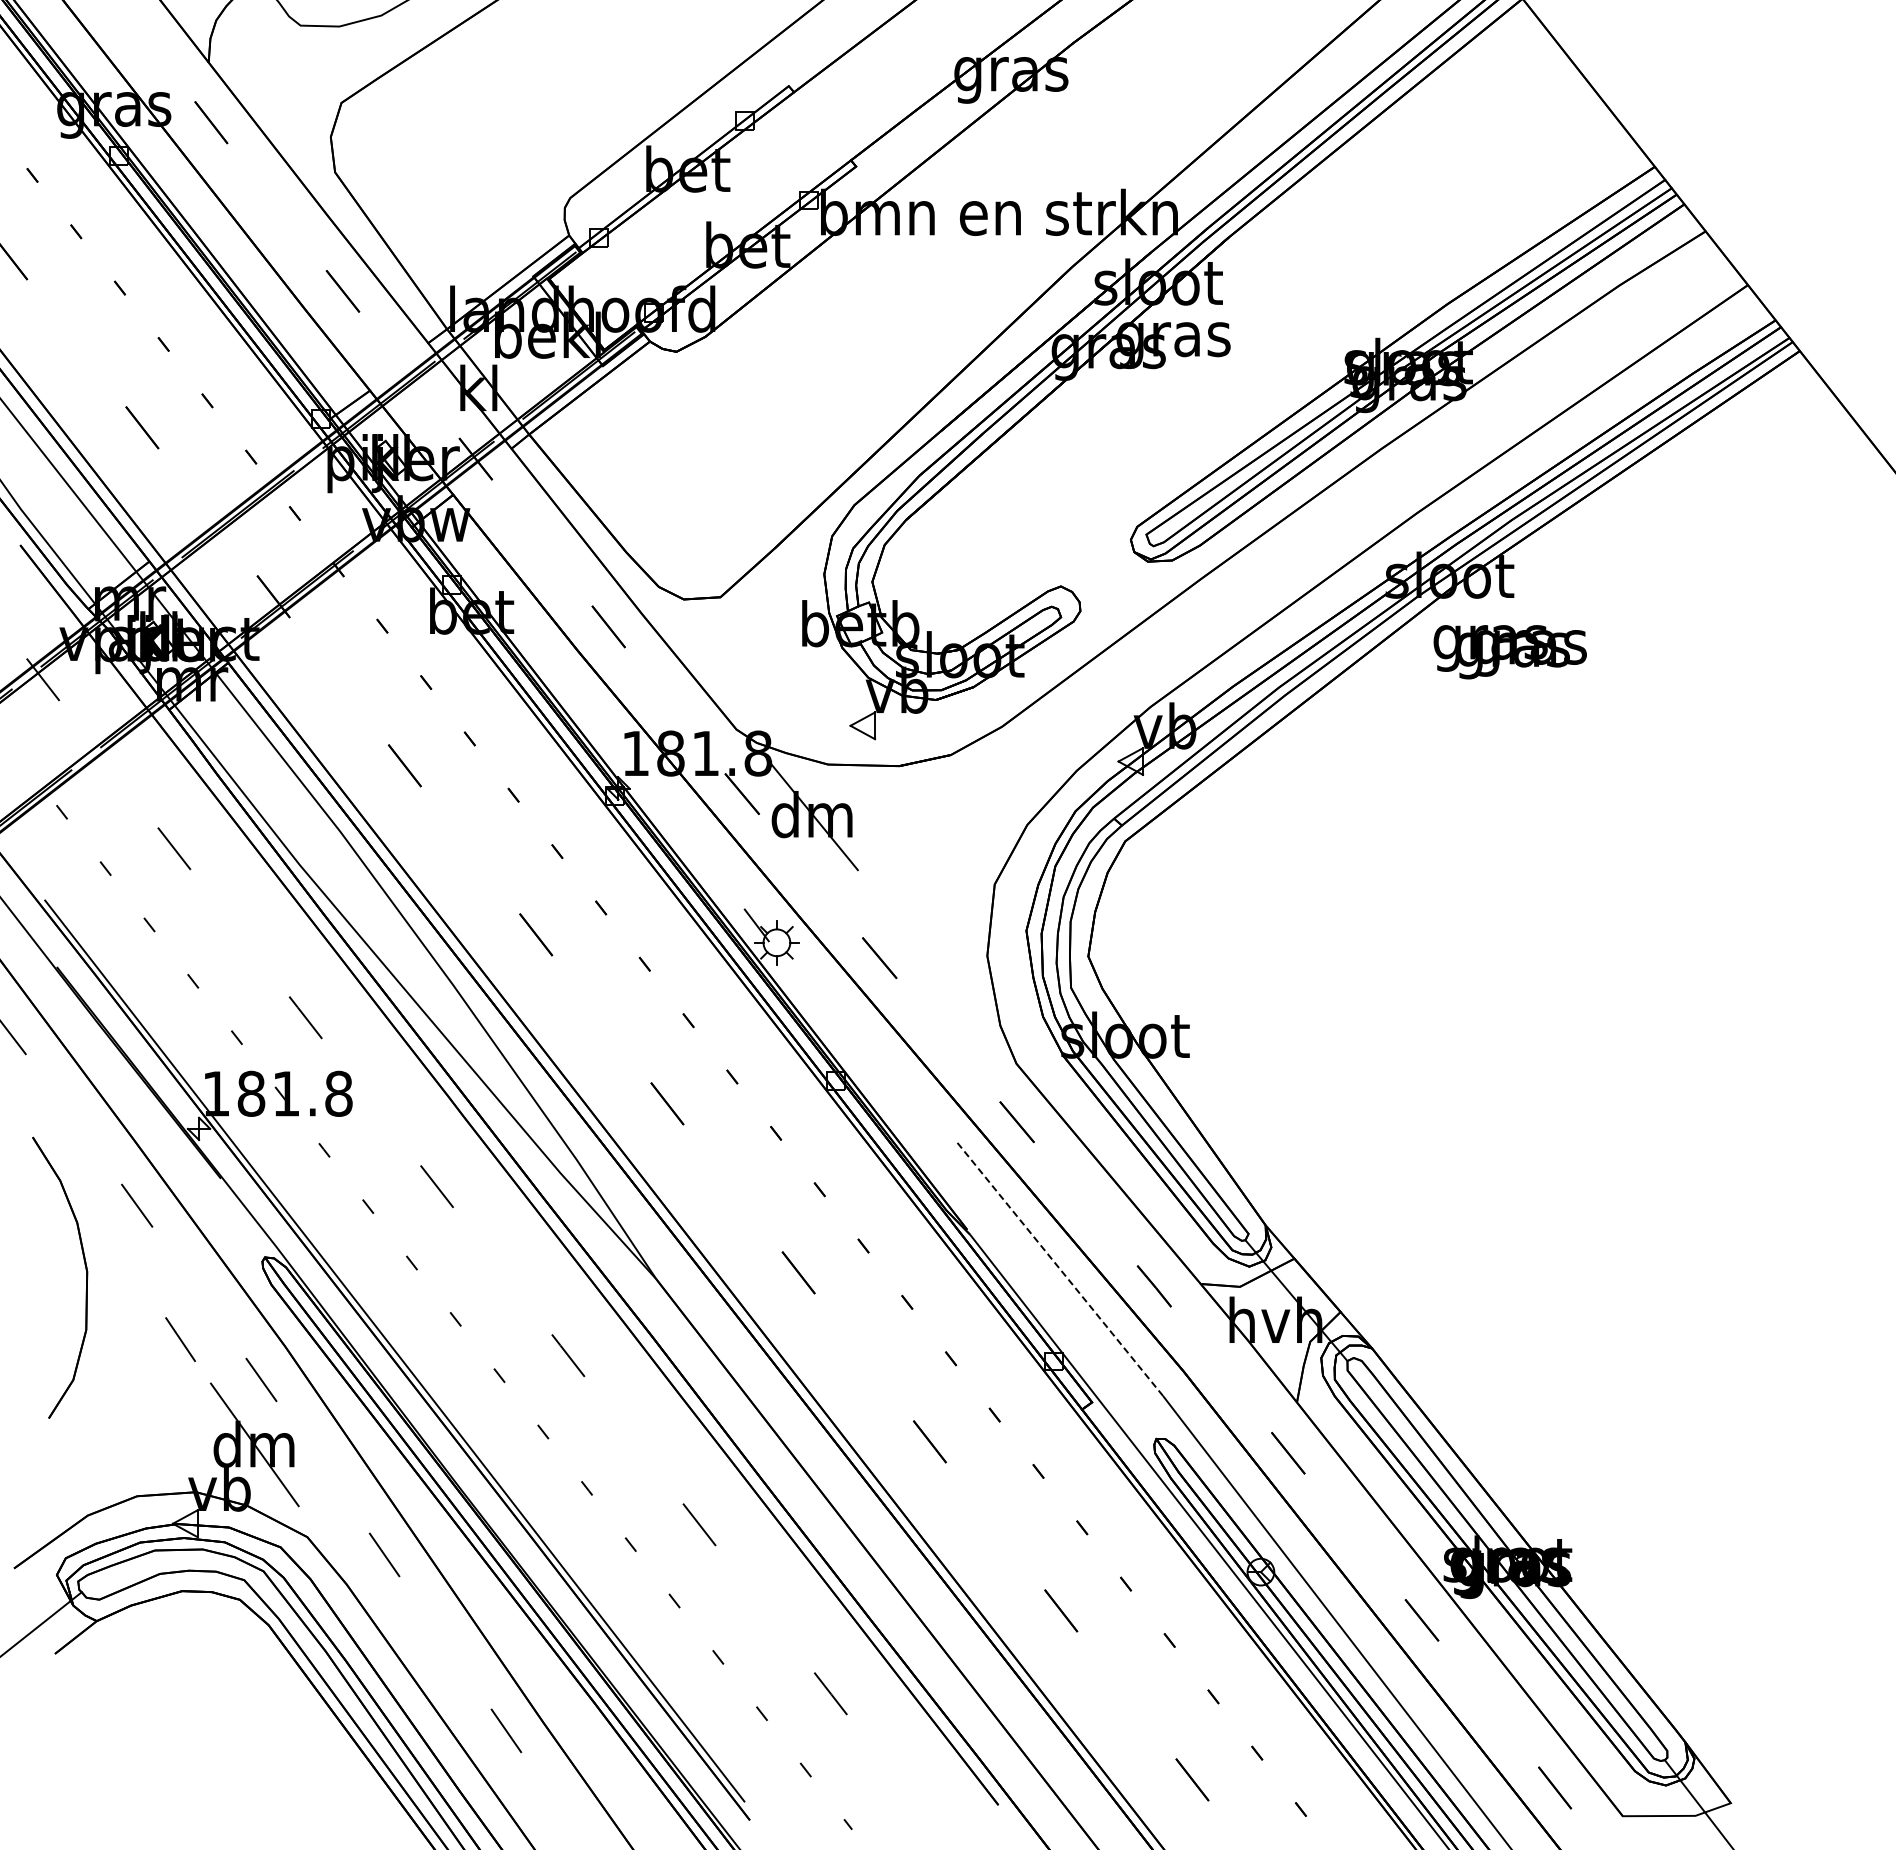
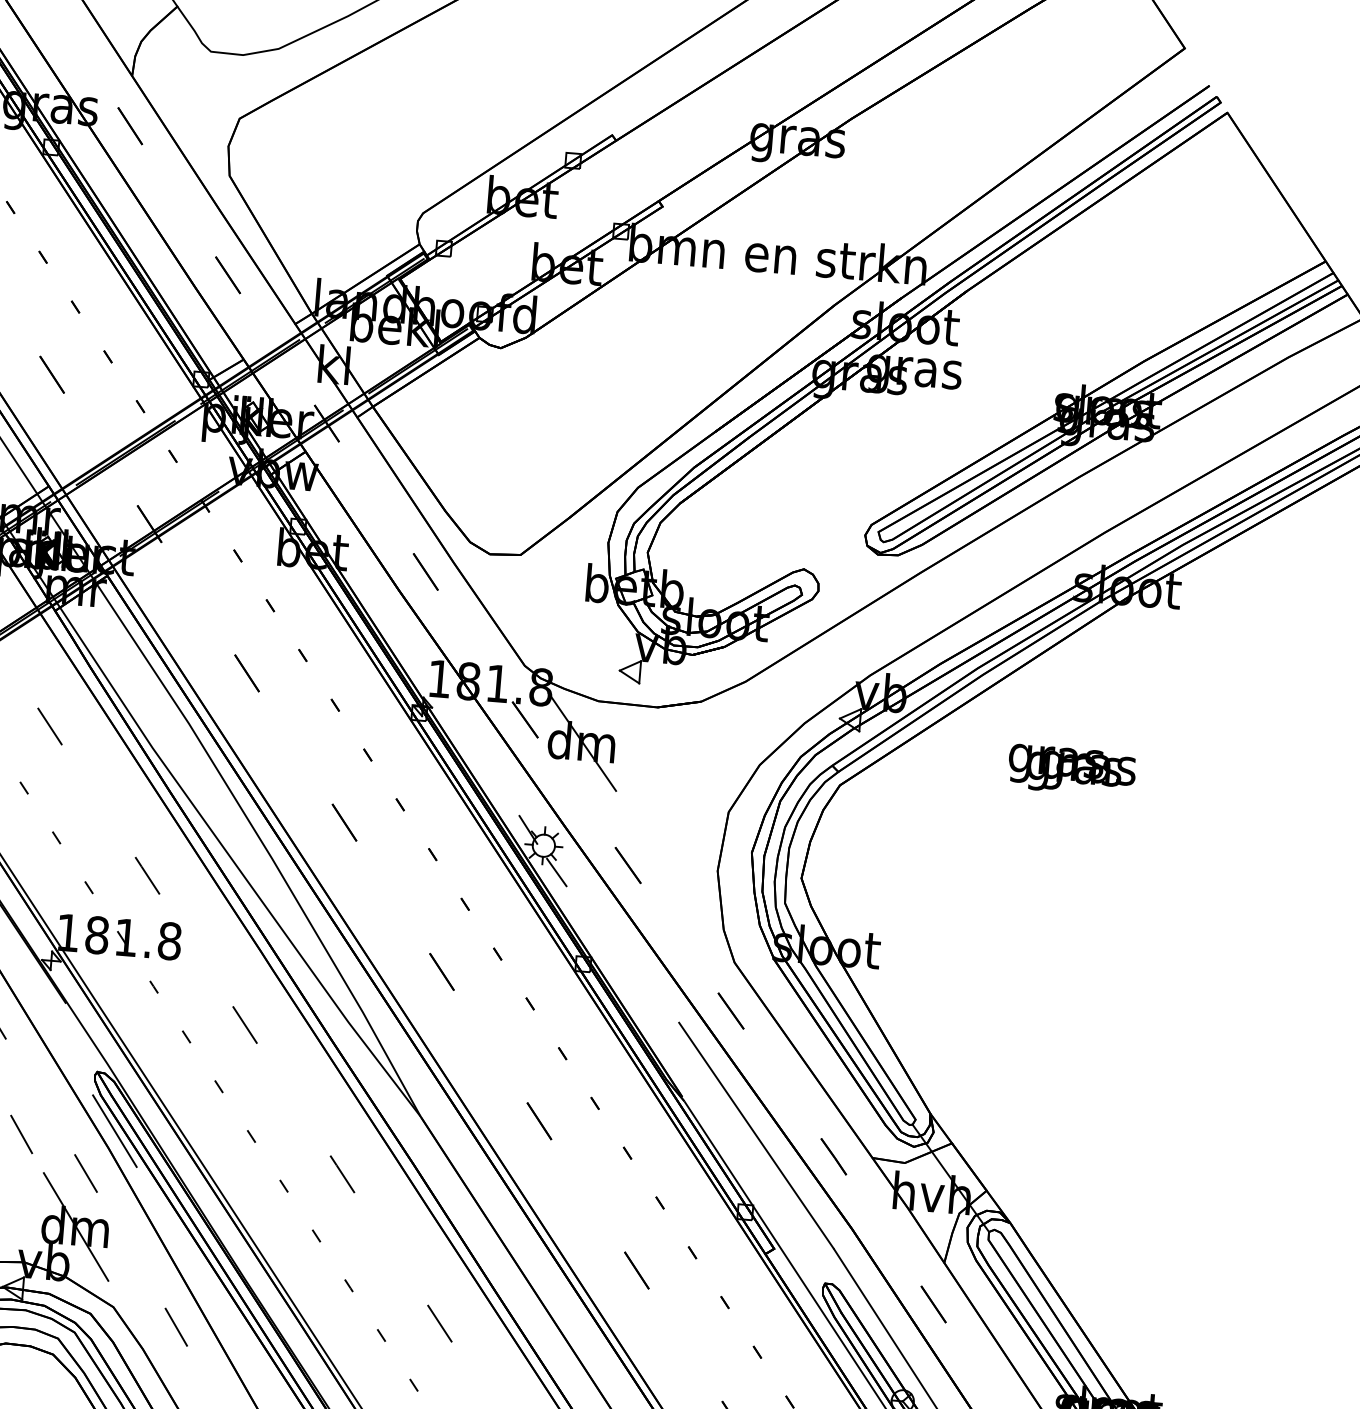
text: (1509, 652) -> (1071, 770), moved
line: (794, 973) -> (556, 872), added
line: (1059, 1268) -> (756, 1135), dashed -> solid
line: (291, 1326) -> (114, 1131), added

